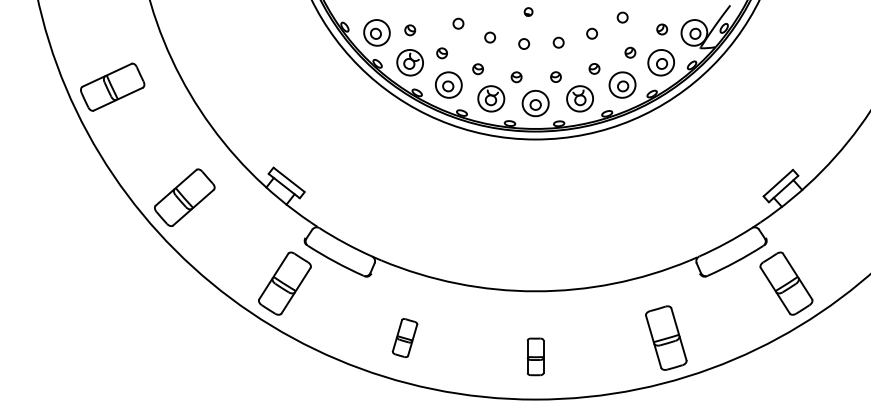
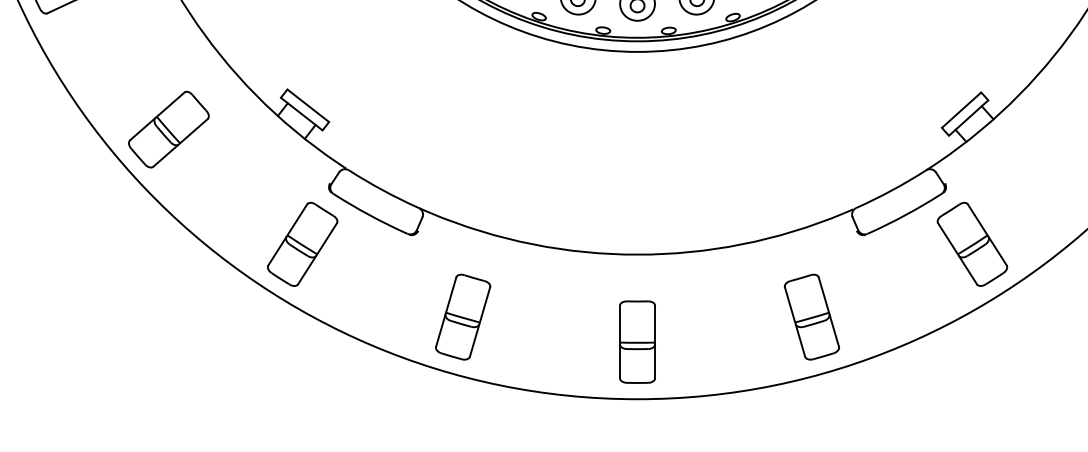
part: (404, 337) -> (462, 316), size x1.67
part: (535, 356) -> (637, 341), size x1.67

